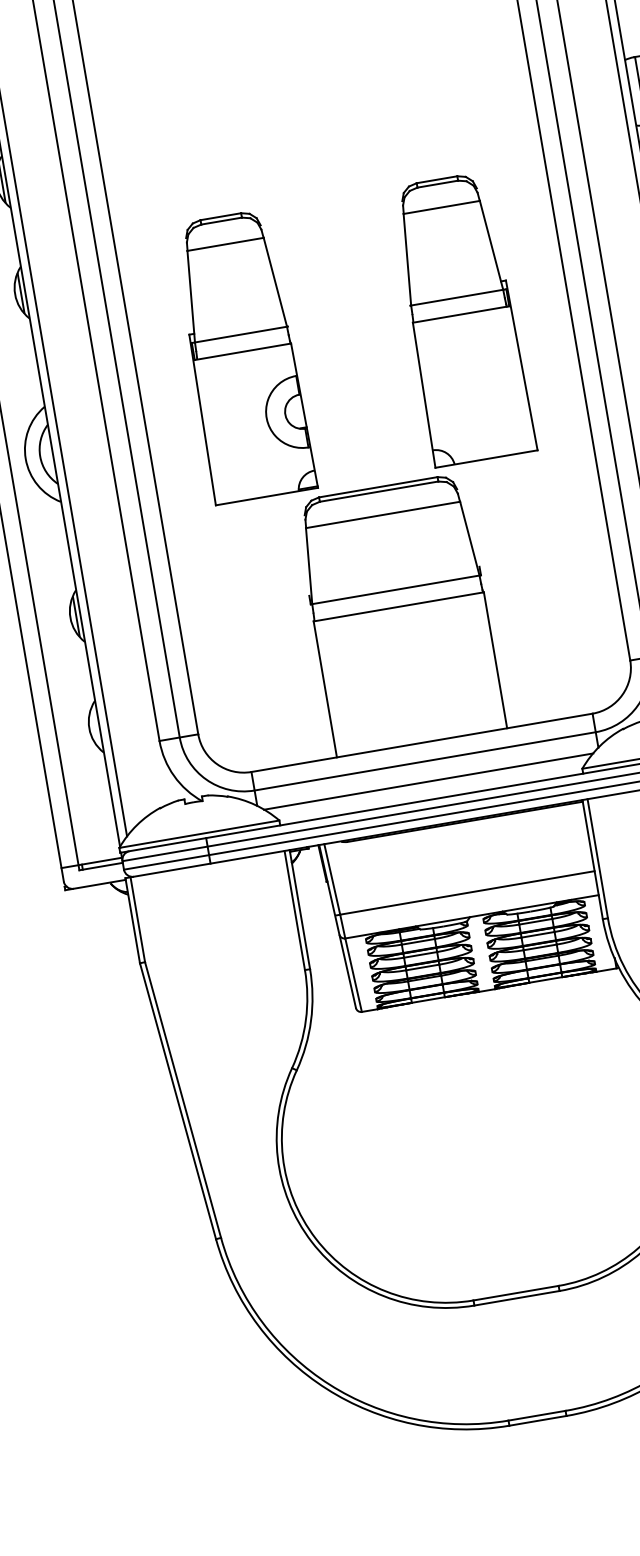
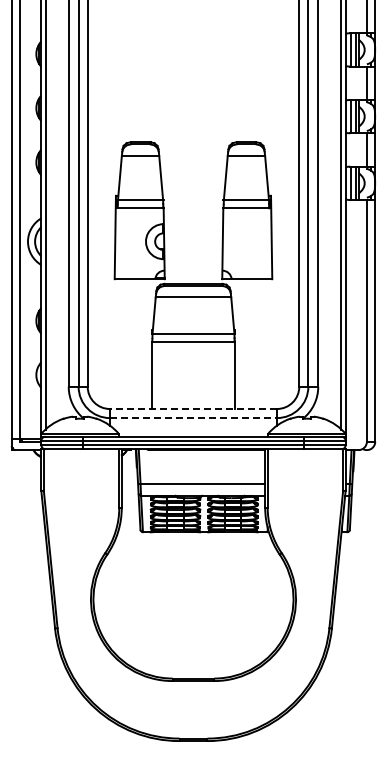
line: (422, 743) -> (193, 409), solid -> dashed
line: (425, 762) -> (193, 418), solid -> dashed
line: (428, 780) -> (193, 427), removed

